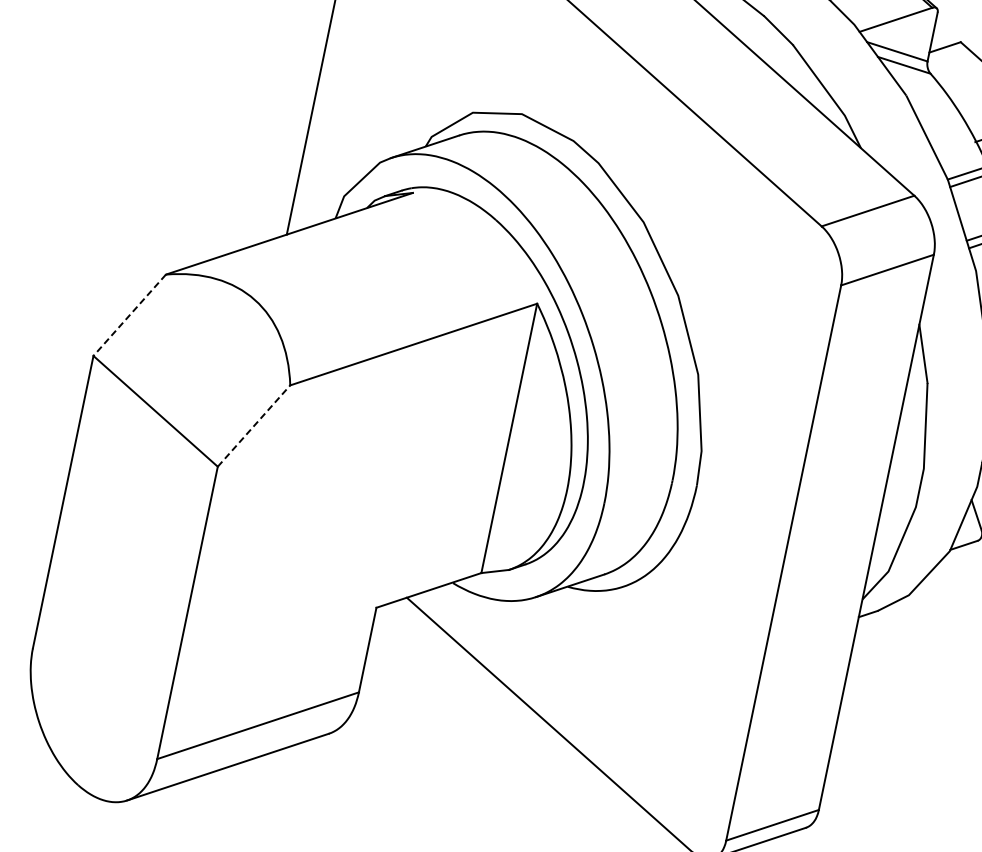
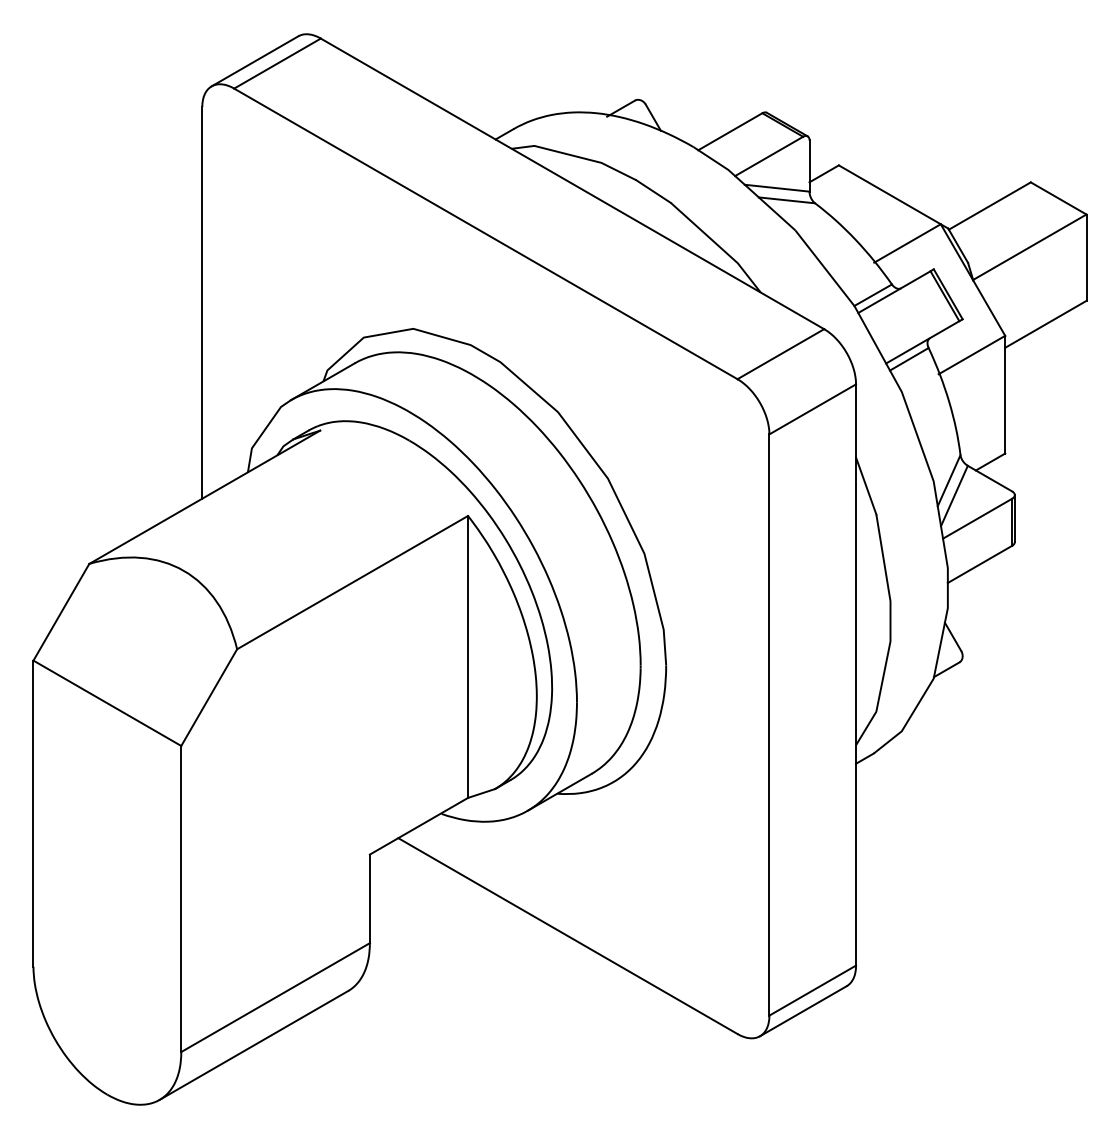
line: (129, 315) -> (61, 612), dashed -> solid
line: (254, 425) -> (209, 697), dashed -> solid

